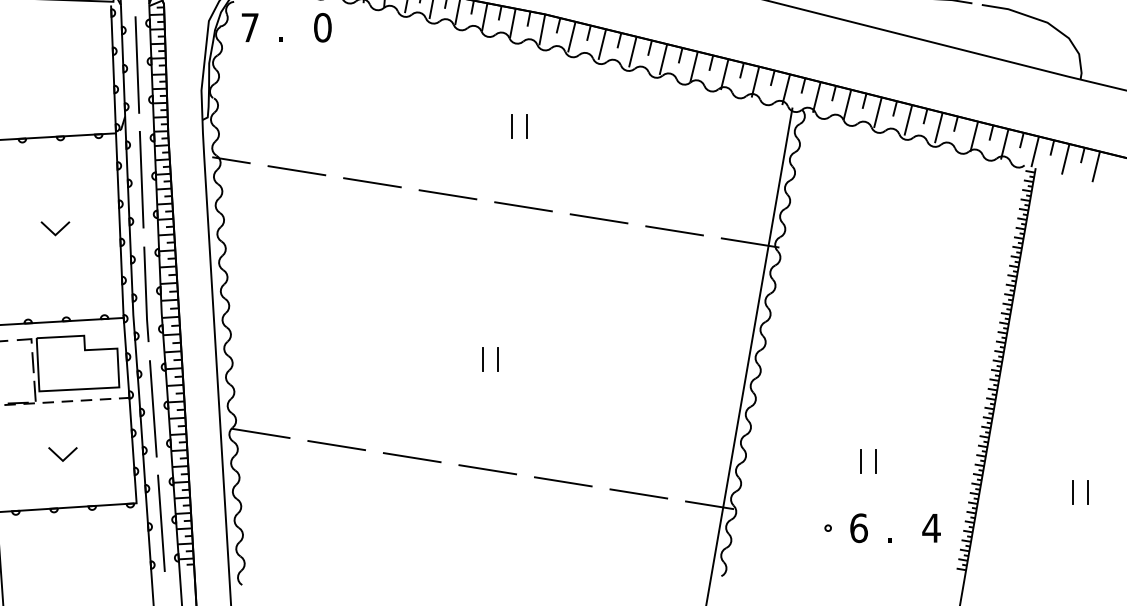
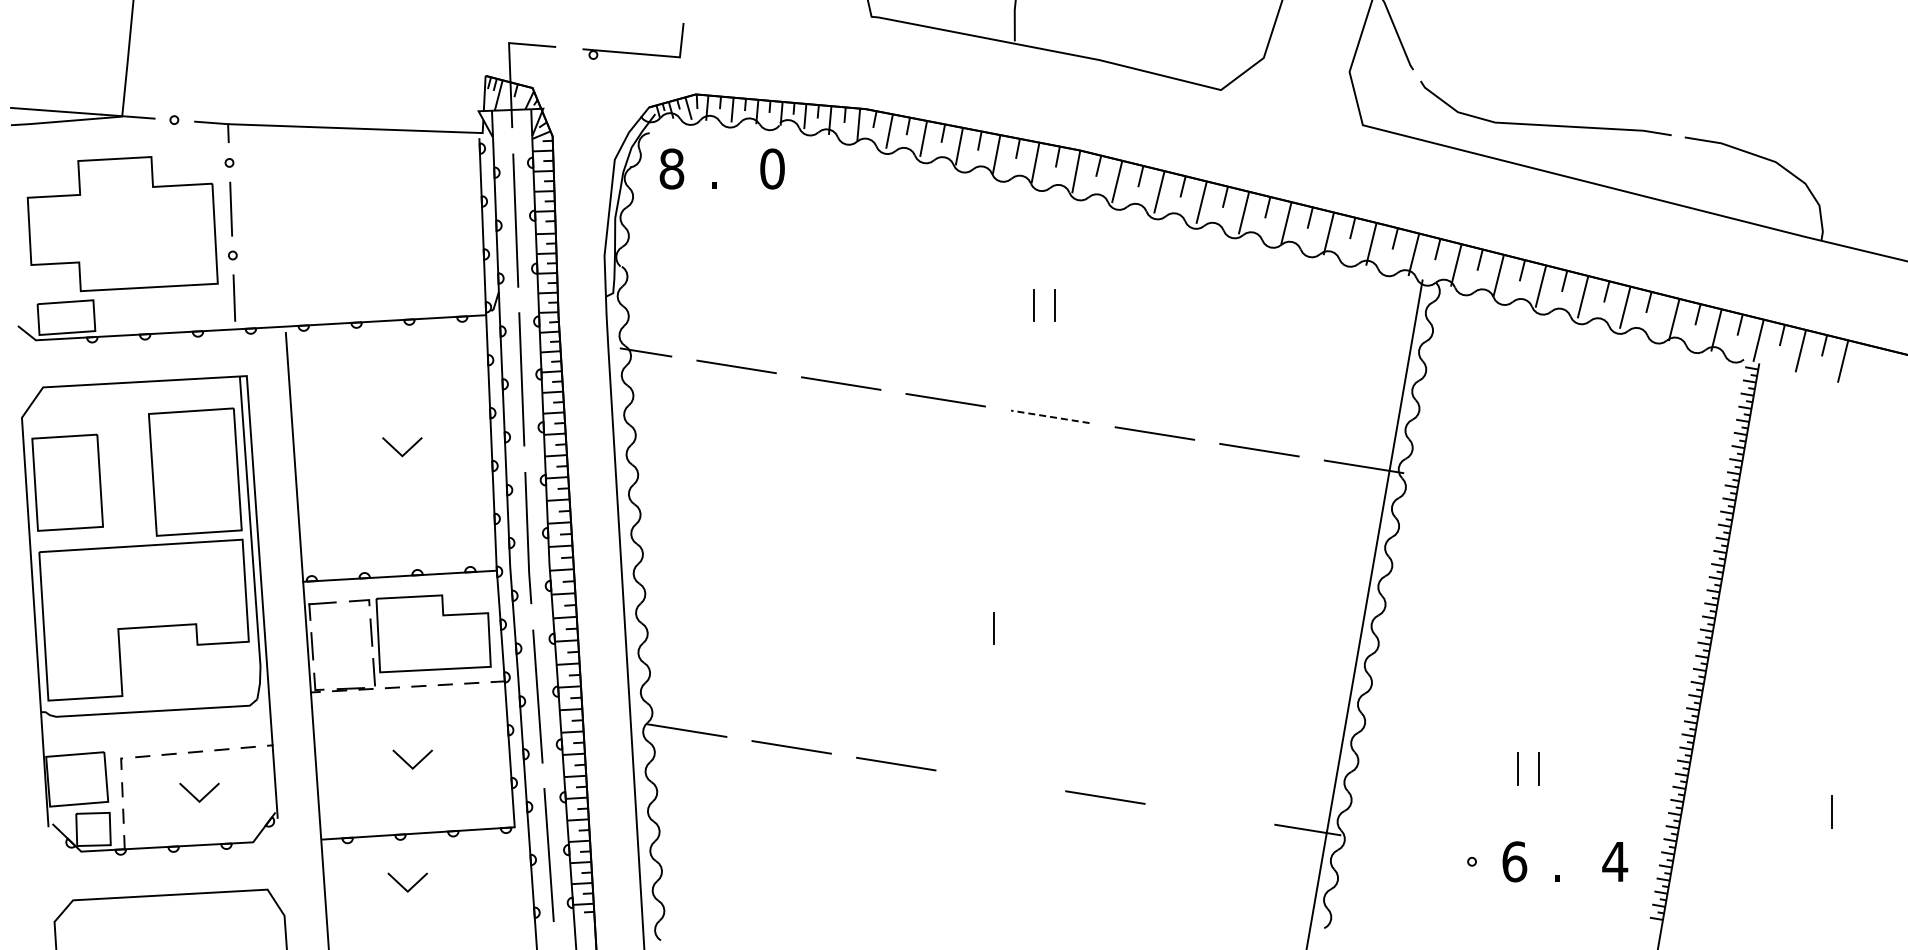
text: (249, 27) -> (671, 168), 7 -> 8
line: (523, 206) -> (1050, 416), solid -> dashed
line: (498, 359) -> (1015, 628), removed
line: (487, 469) -> (1000, 780), removed
line: (1072, 491) -> (1810, 811), removed
line: (638, 494) -> (1209, 814), removed
line: (56, 546) -> (403, 886), added

